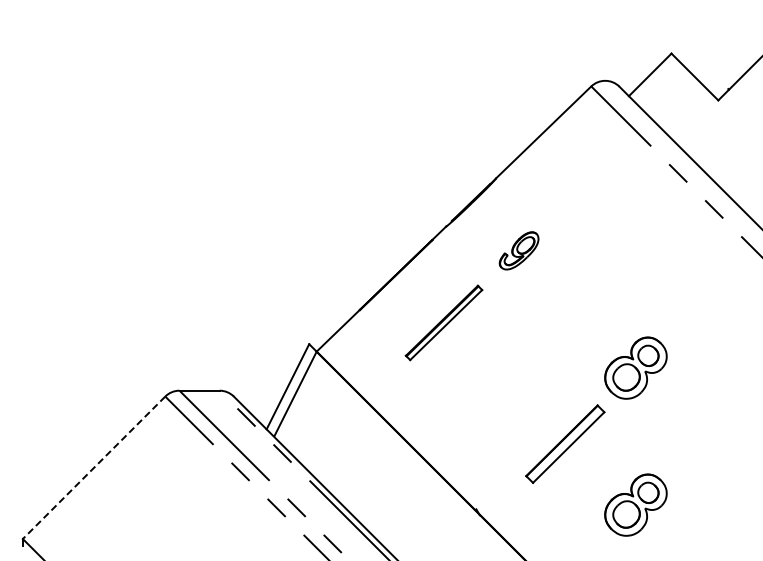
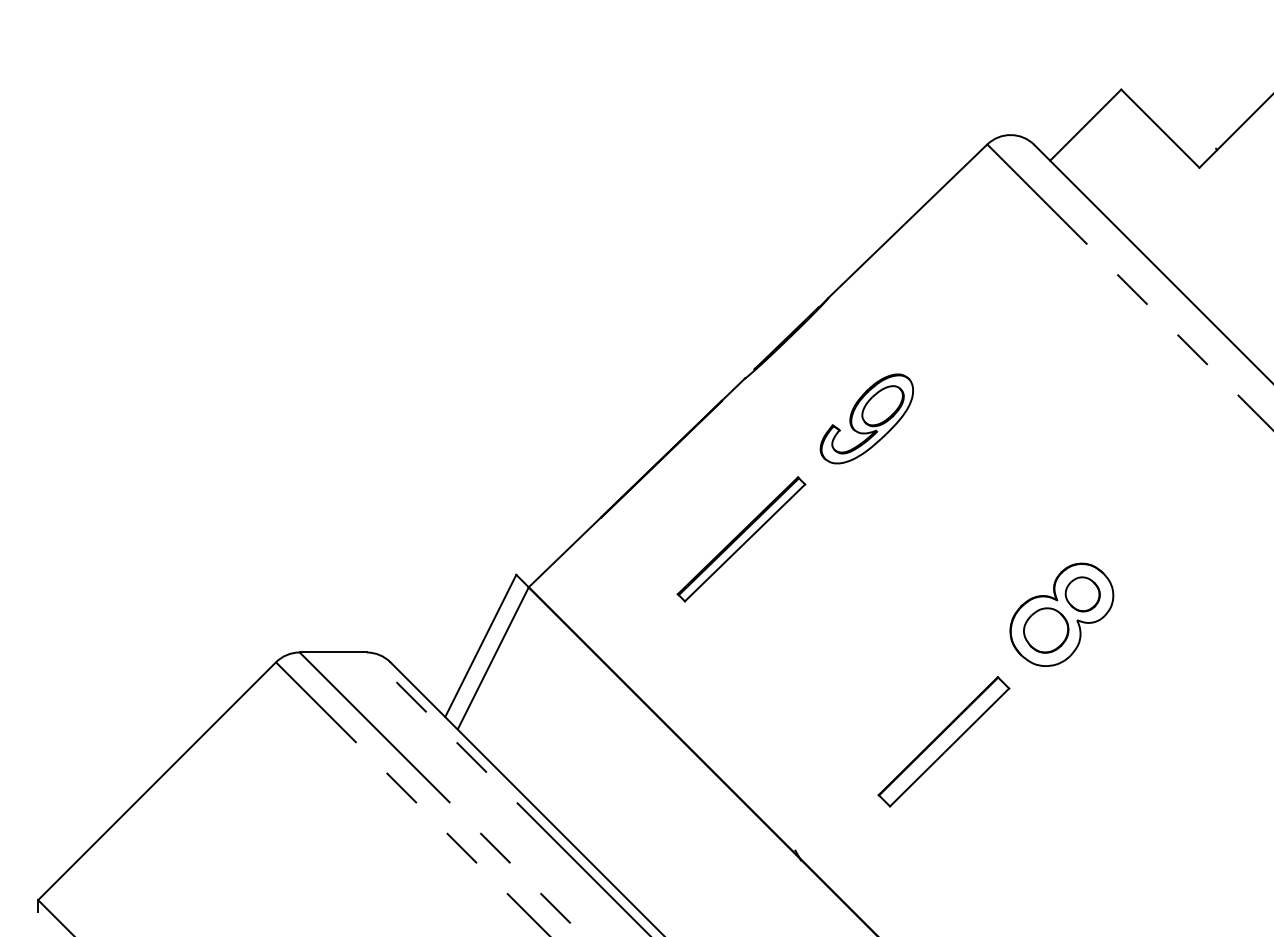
part: (518, 250) -> (865, 418), size x1.43
line: (94, 467) -> (157, 780), dashed -> solid
part: (635, 504) -> (1061, 842), removed

